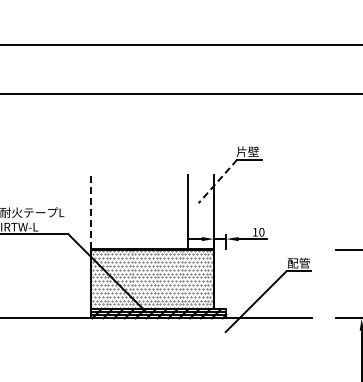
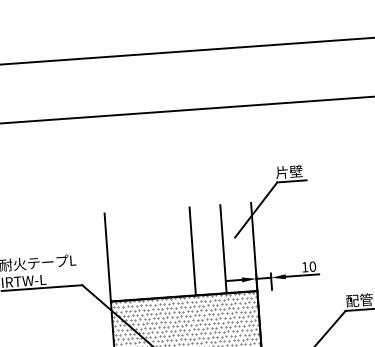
line: (217, 181) -> (255, 210), dashed -> solid
line: (91, 212) -> (108, 257), dashed -> solid
line: (162, 212) -> (192, 251), added

